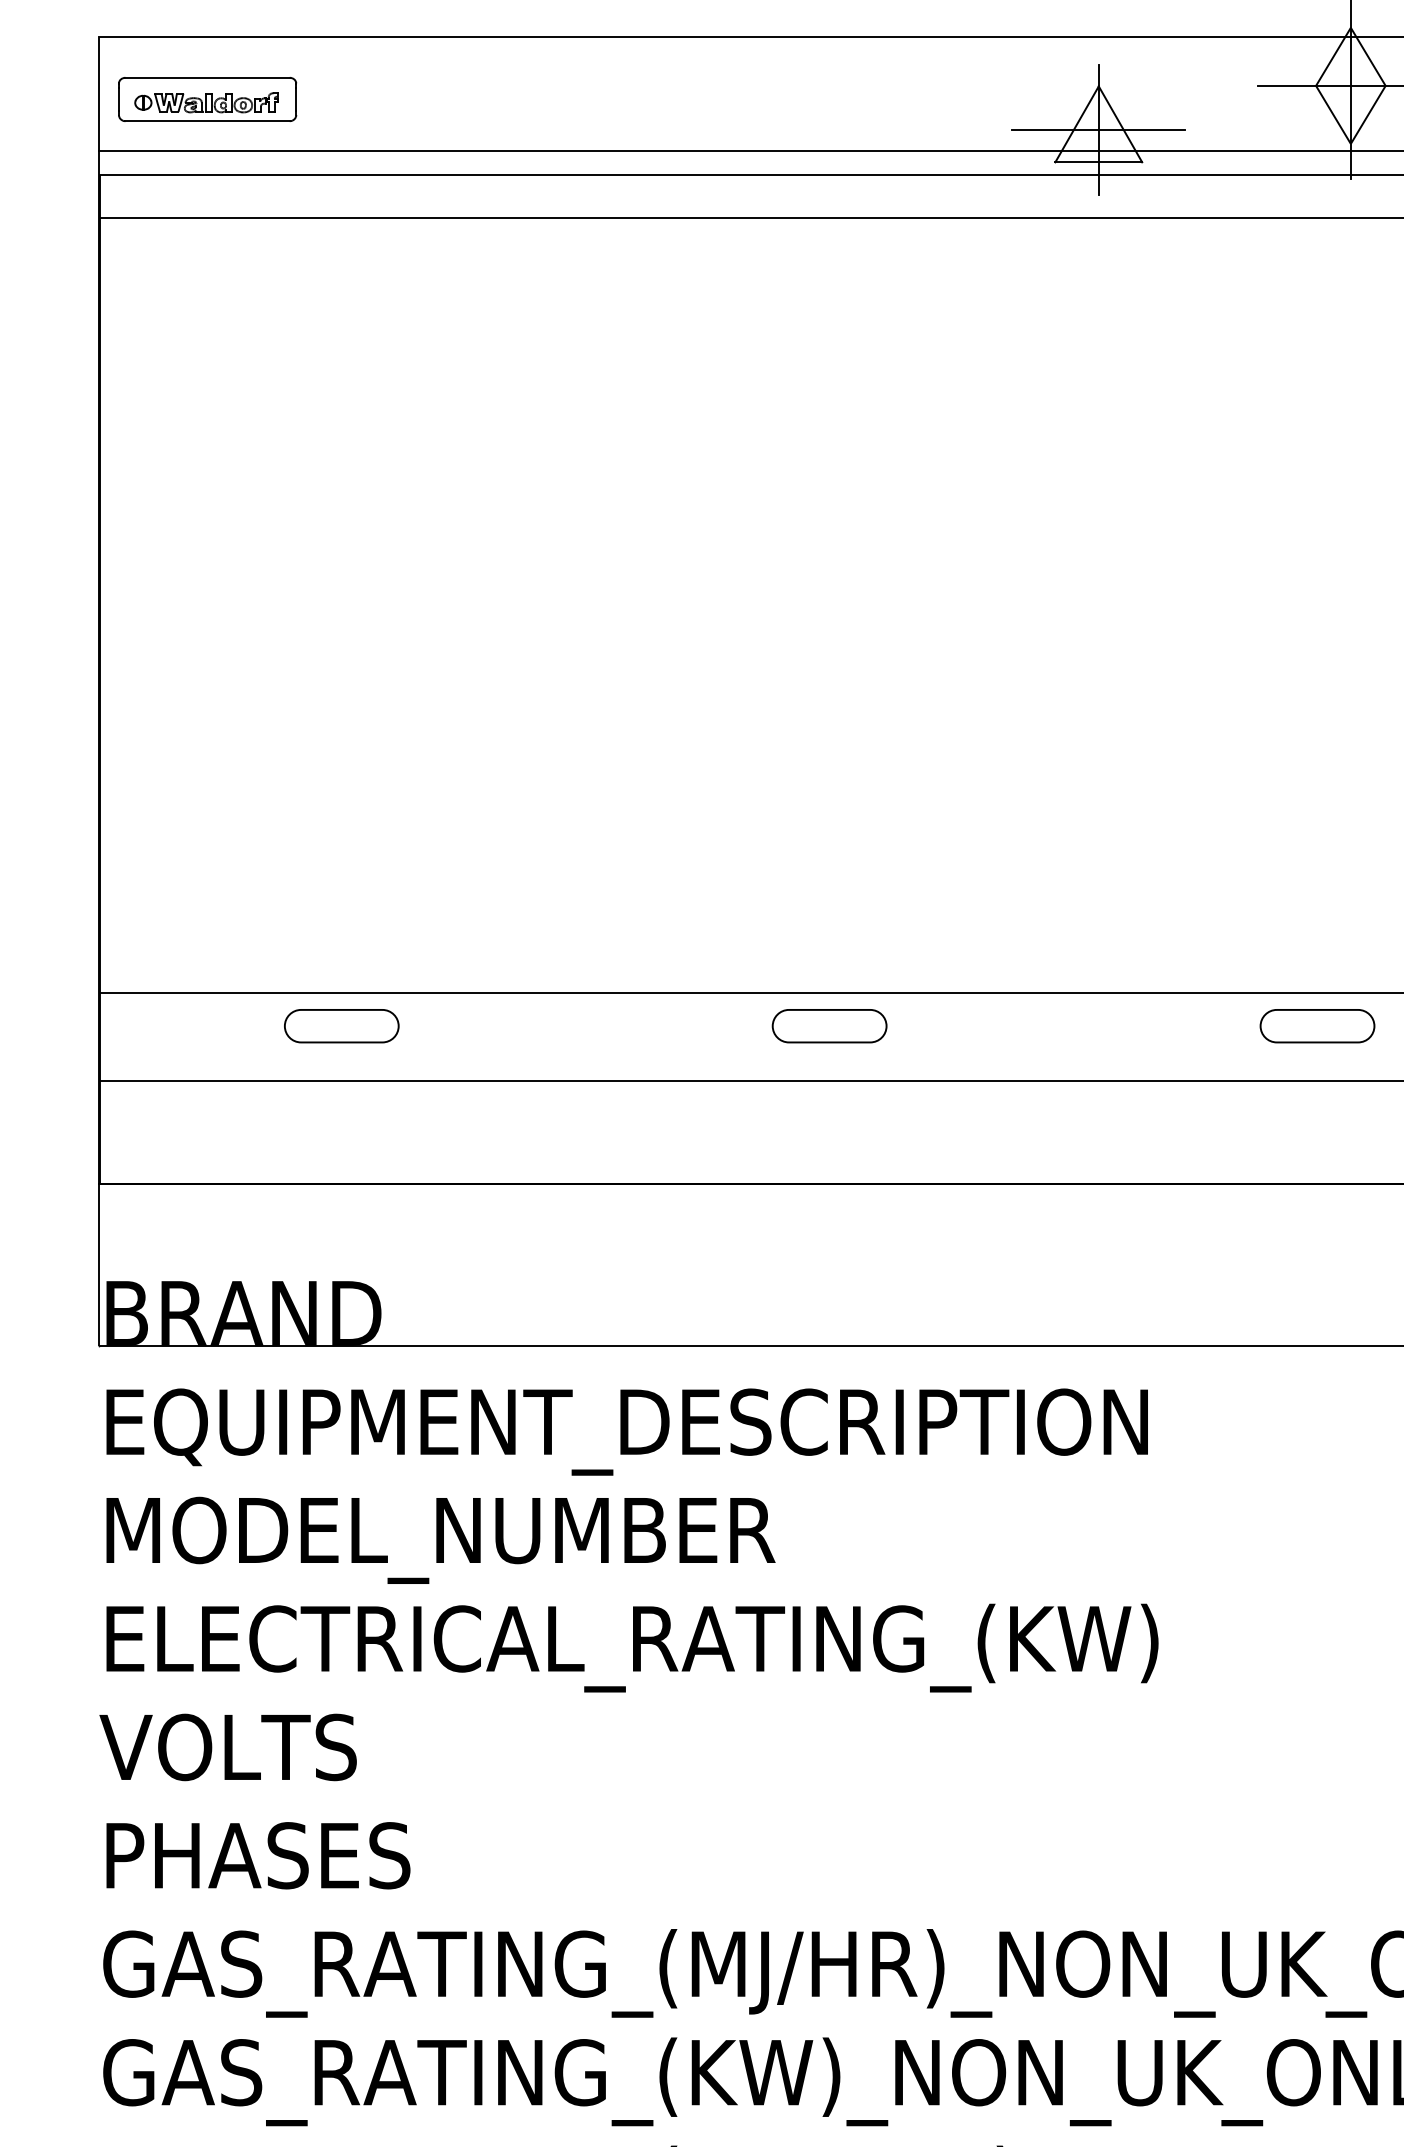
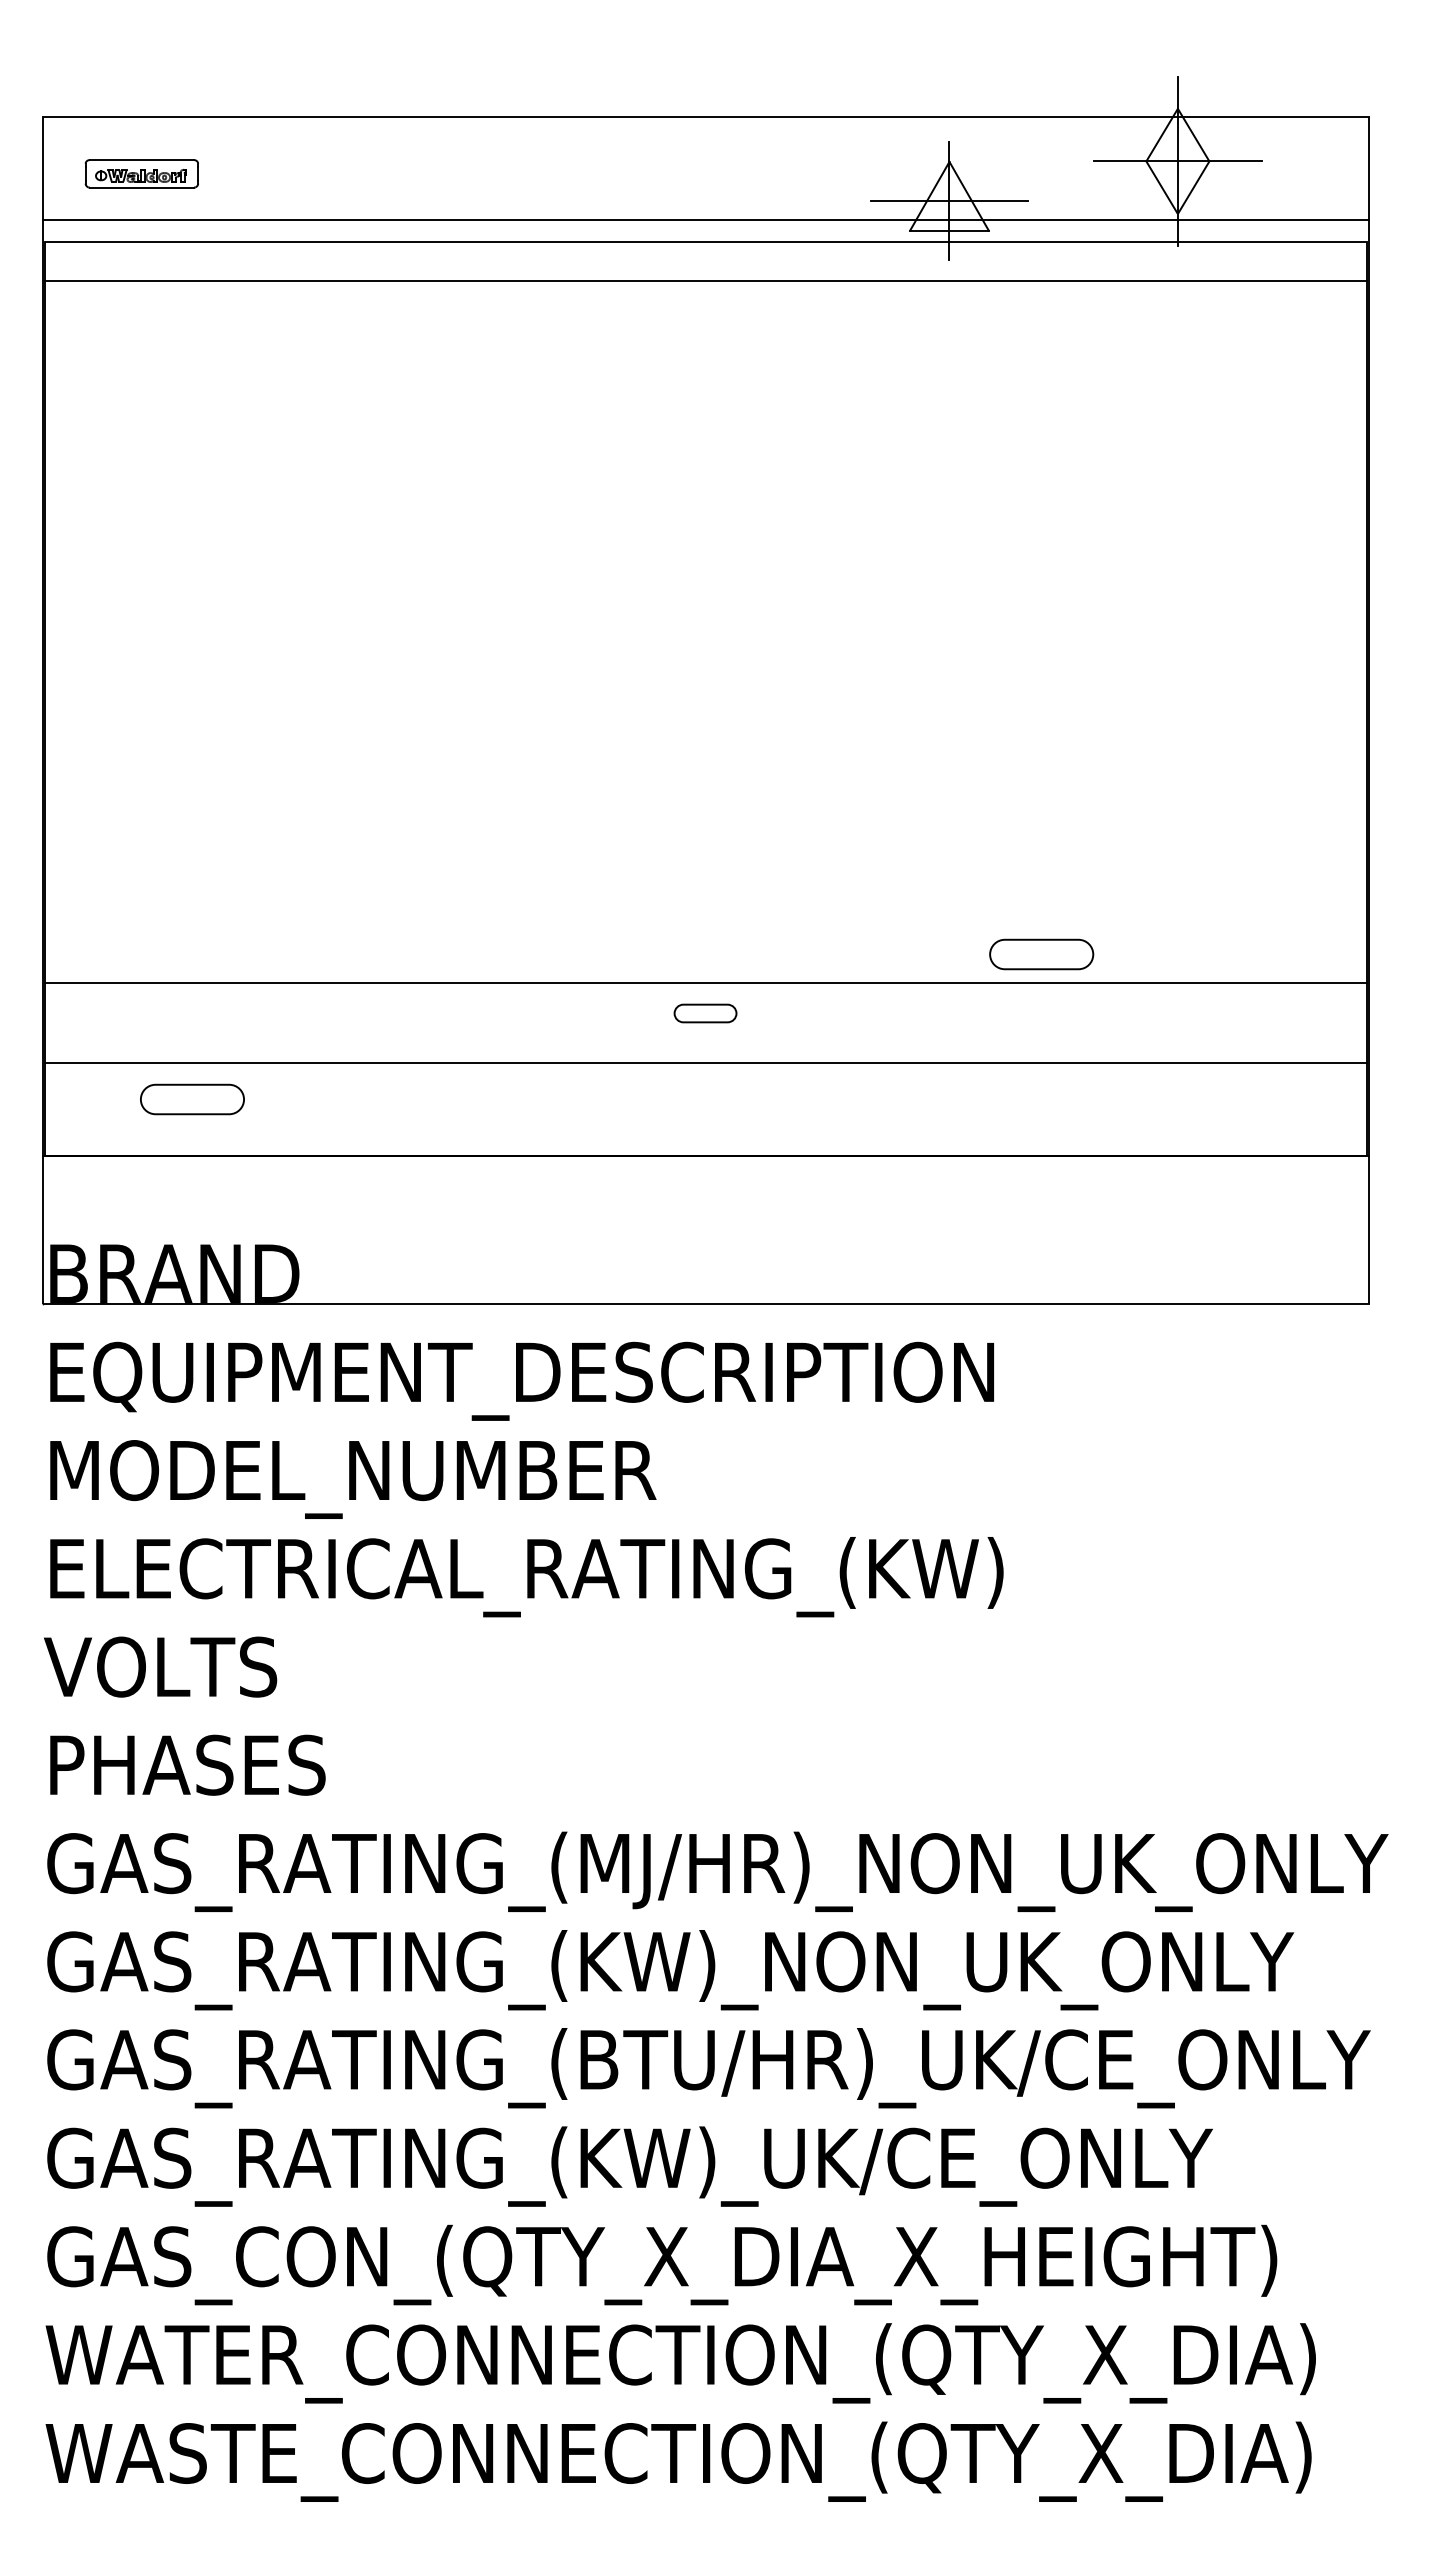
part: (207, 99) -> (141, 173), size x0.7
part: (341, 1026) -> (192, 1099), moved
part: (829, 1026) -> (705, 1013), size x0.6
part: (1317, 1026) -> (1041, 954), moved

